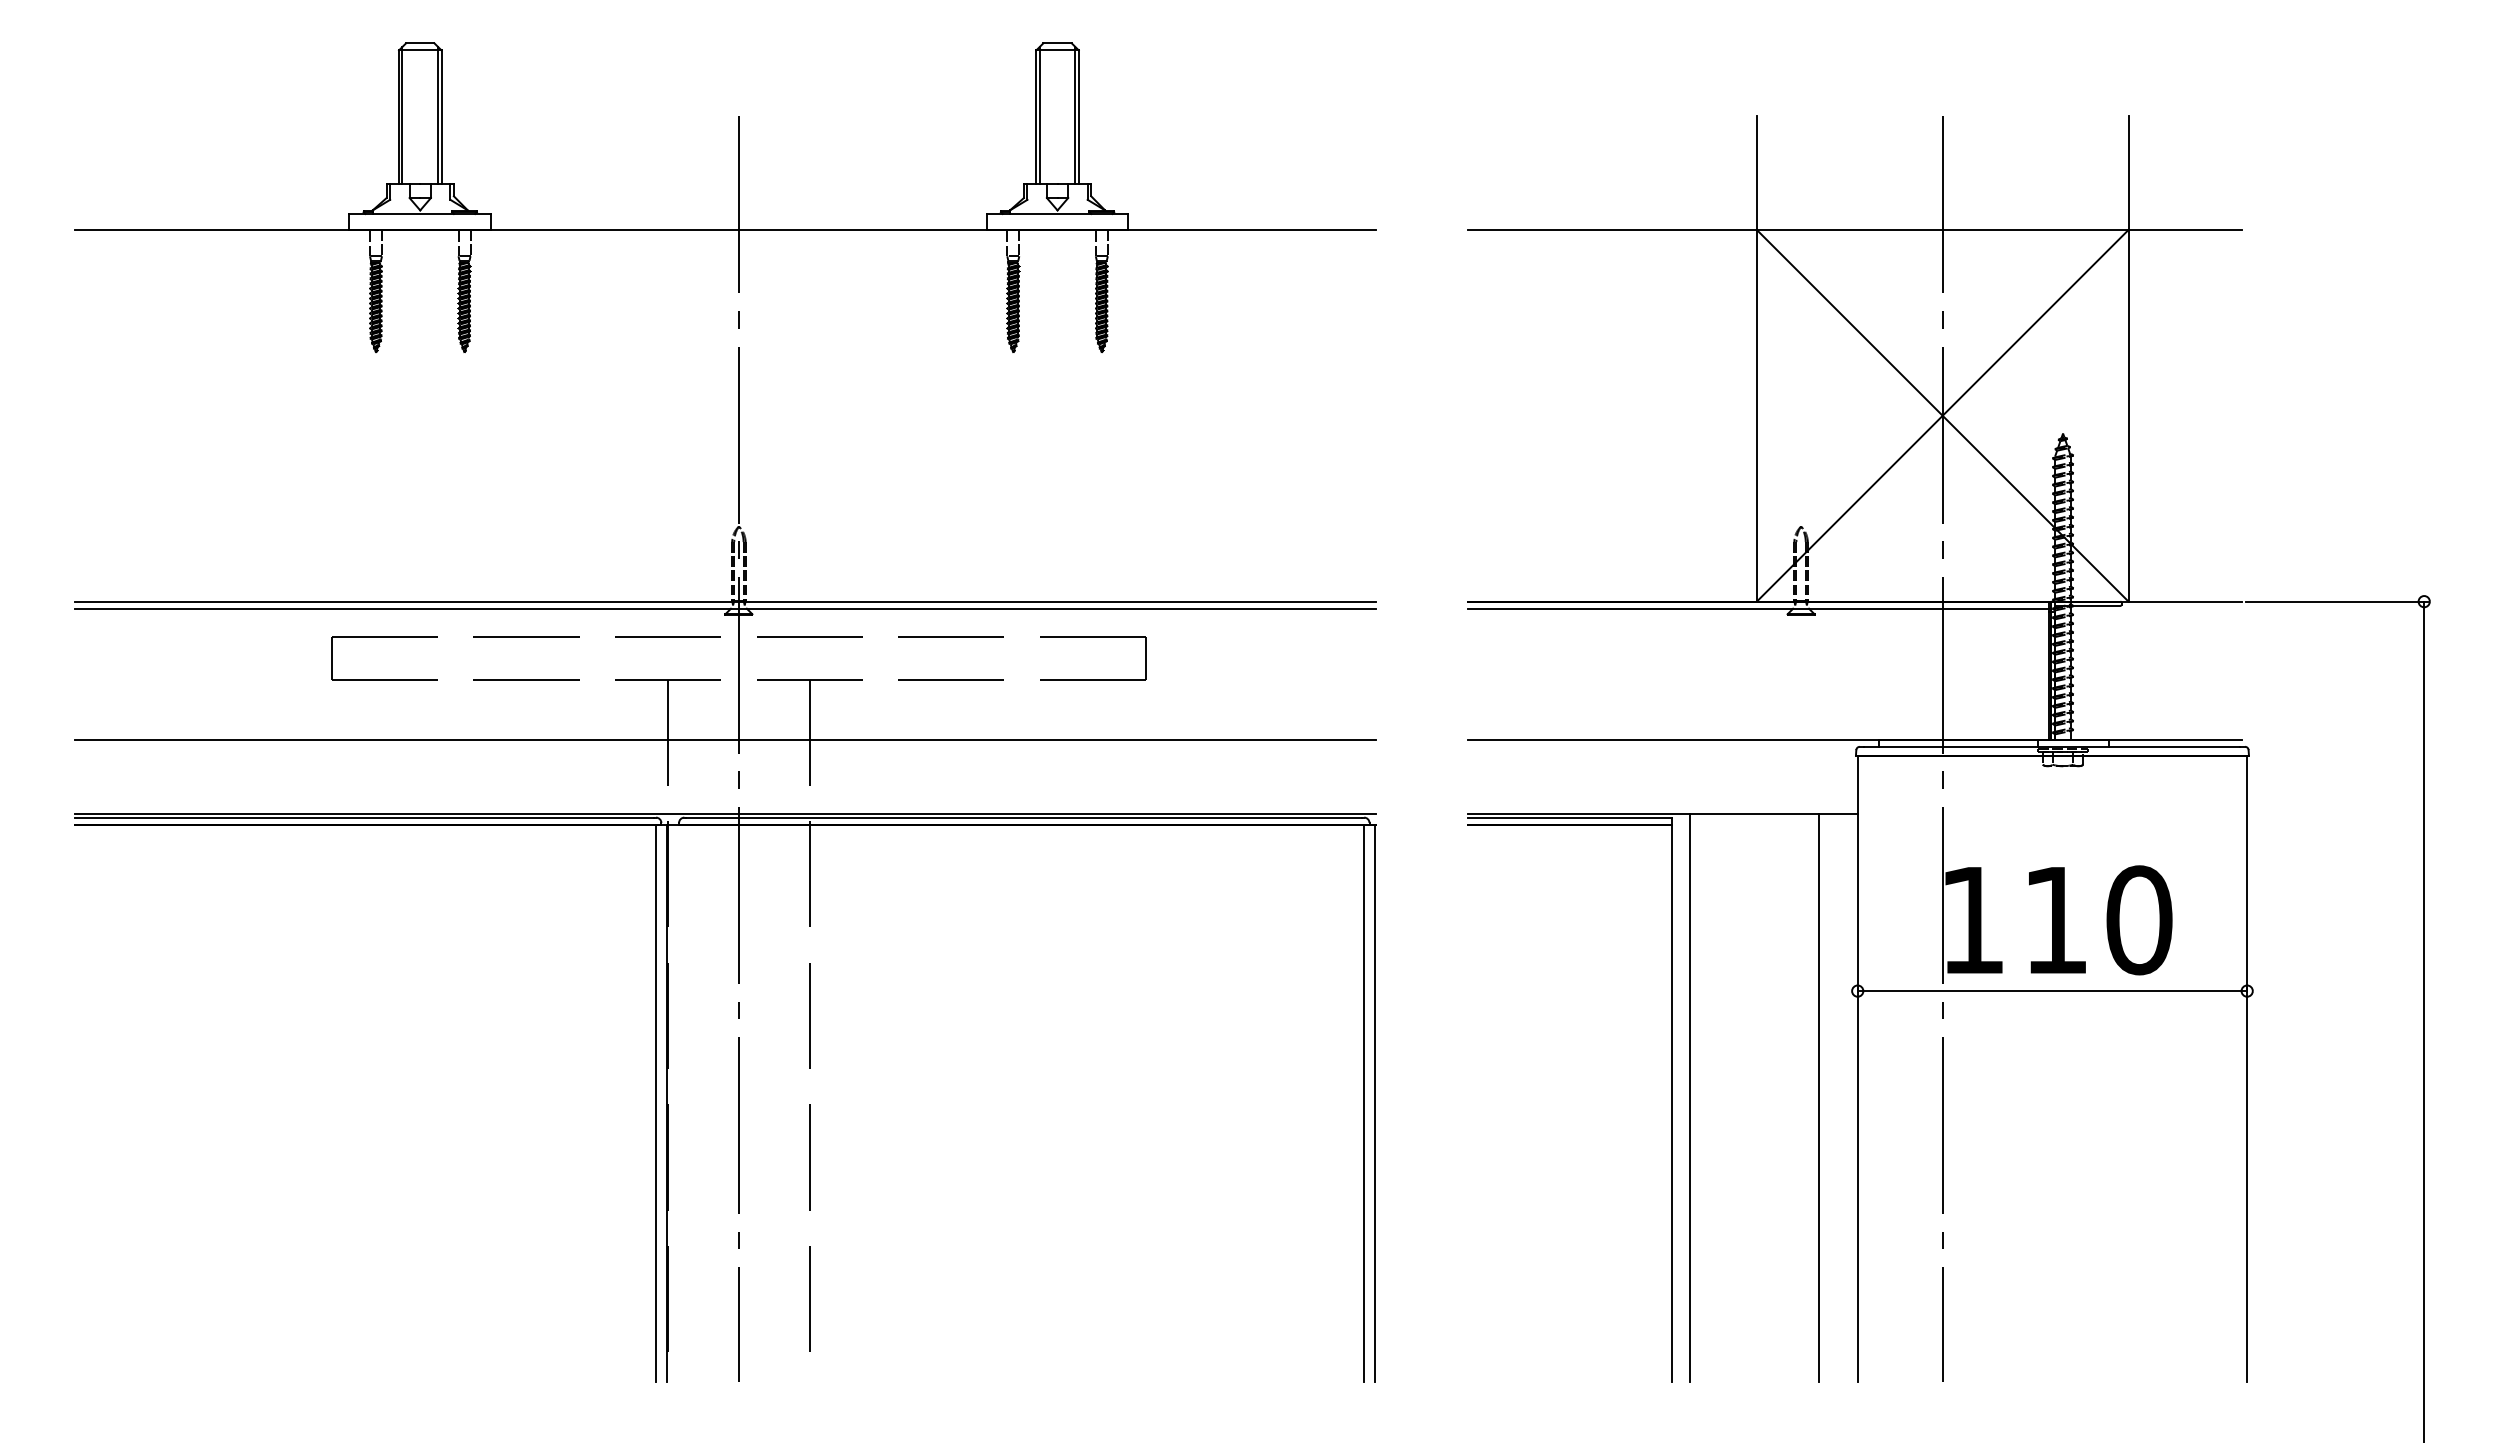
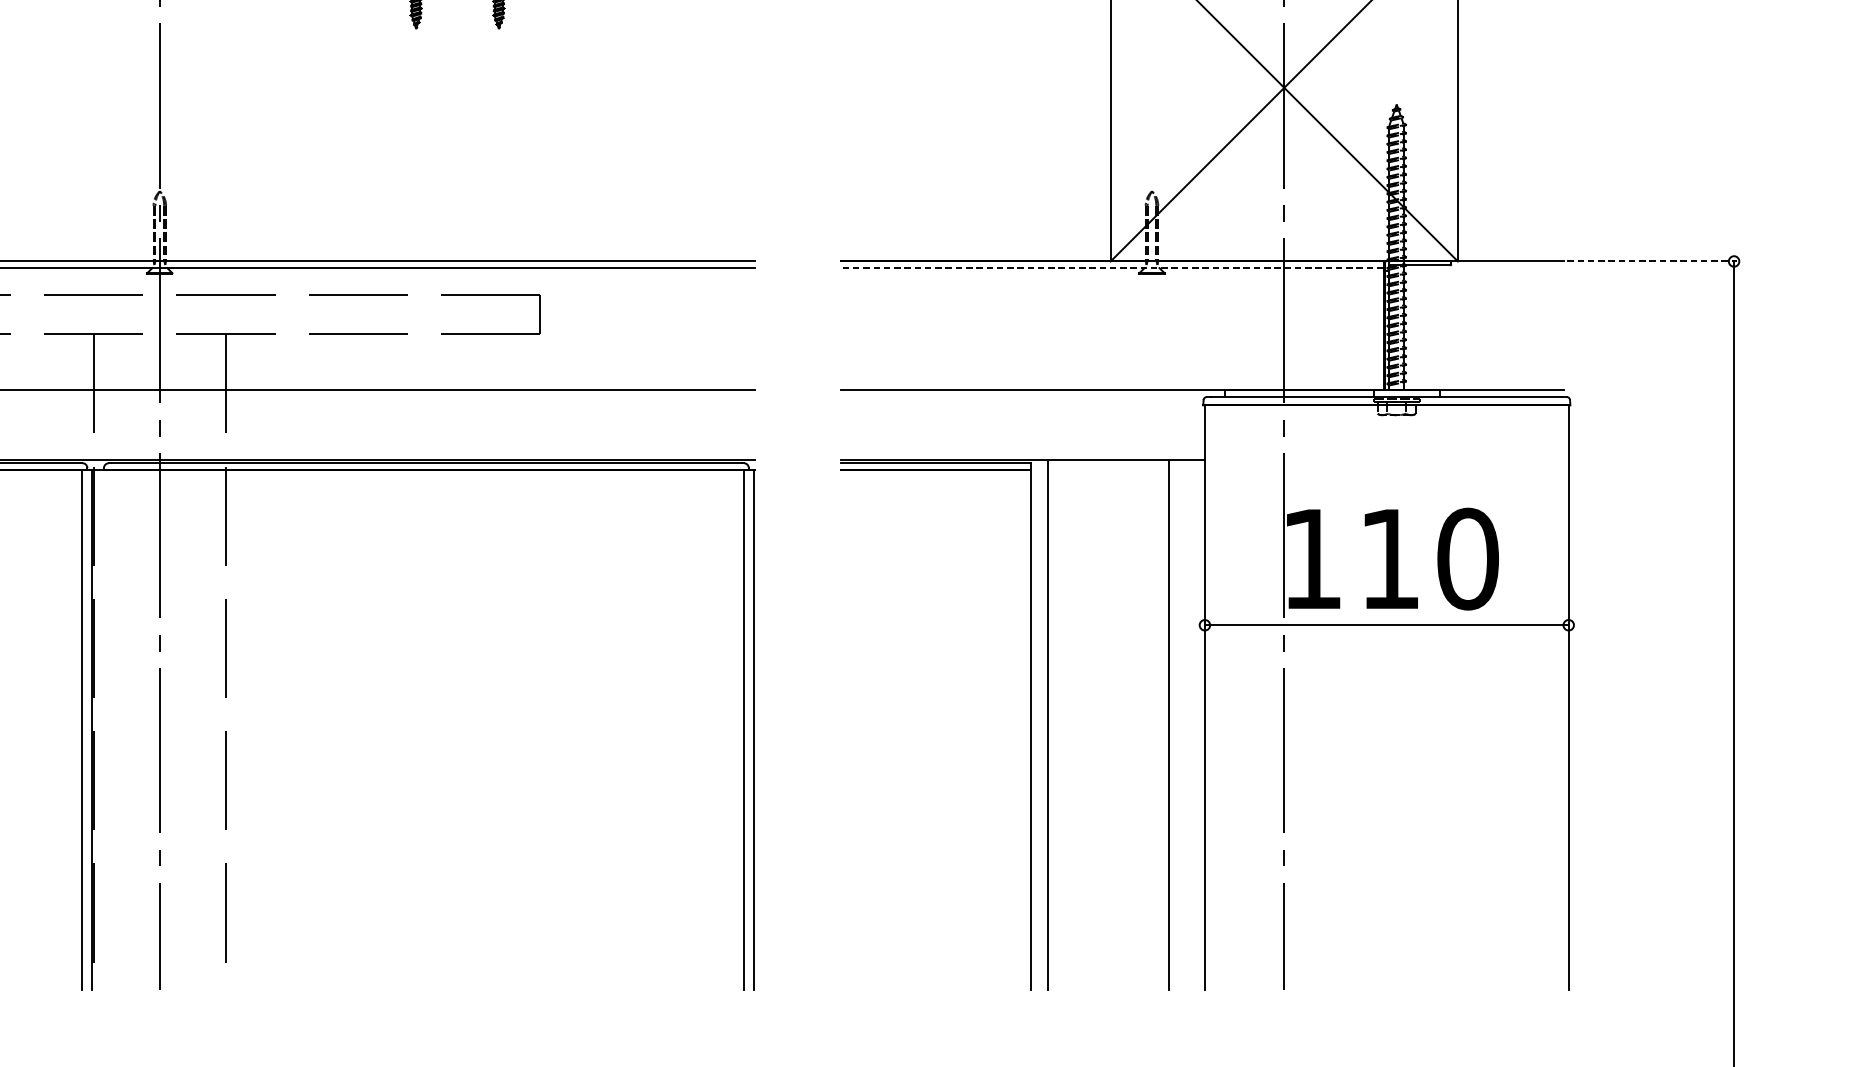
line: (2337, 601) -> (1653, 261), solid -> dashed
line: (1758, 608) -> (1112, 267), solid -> dashed

